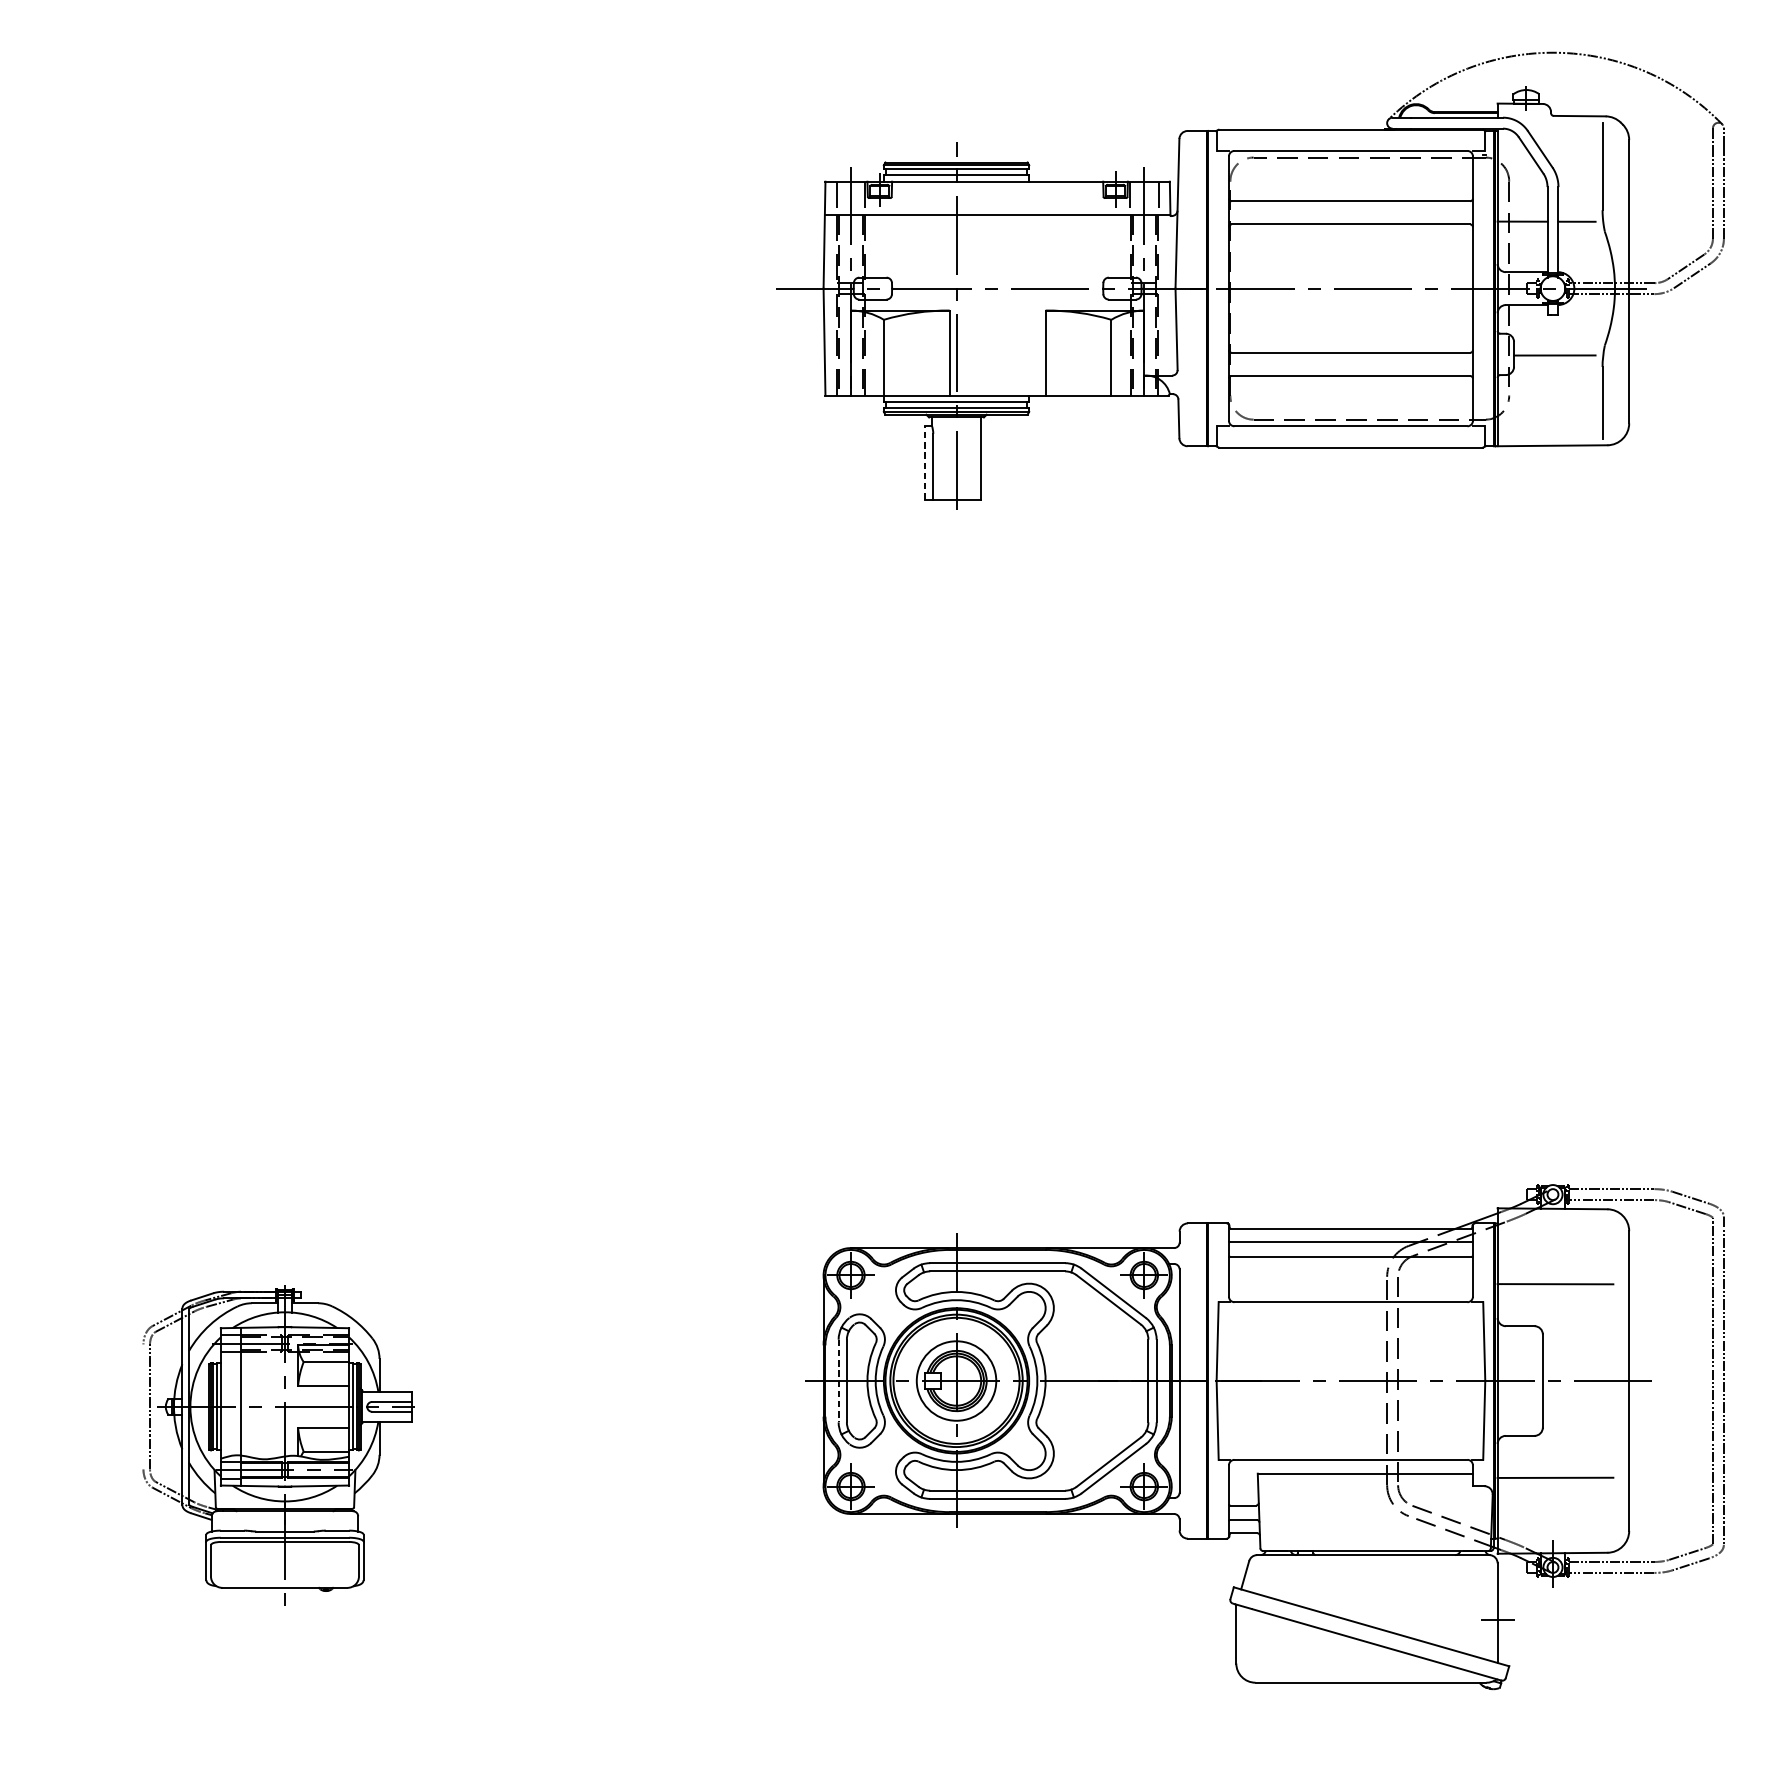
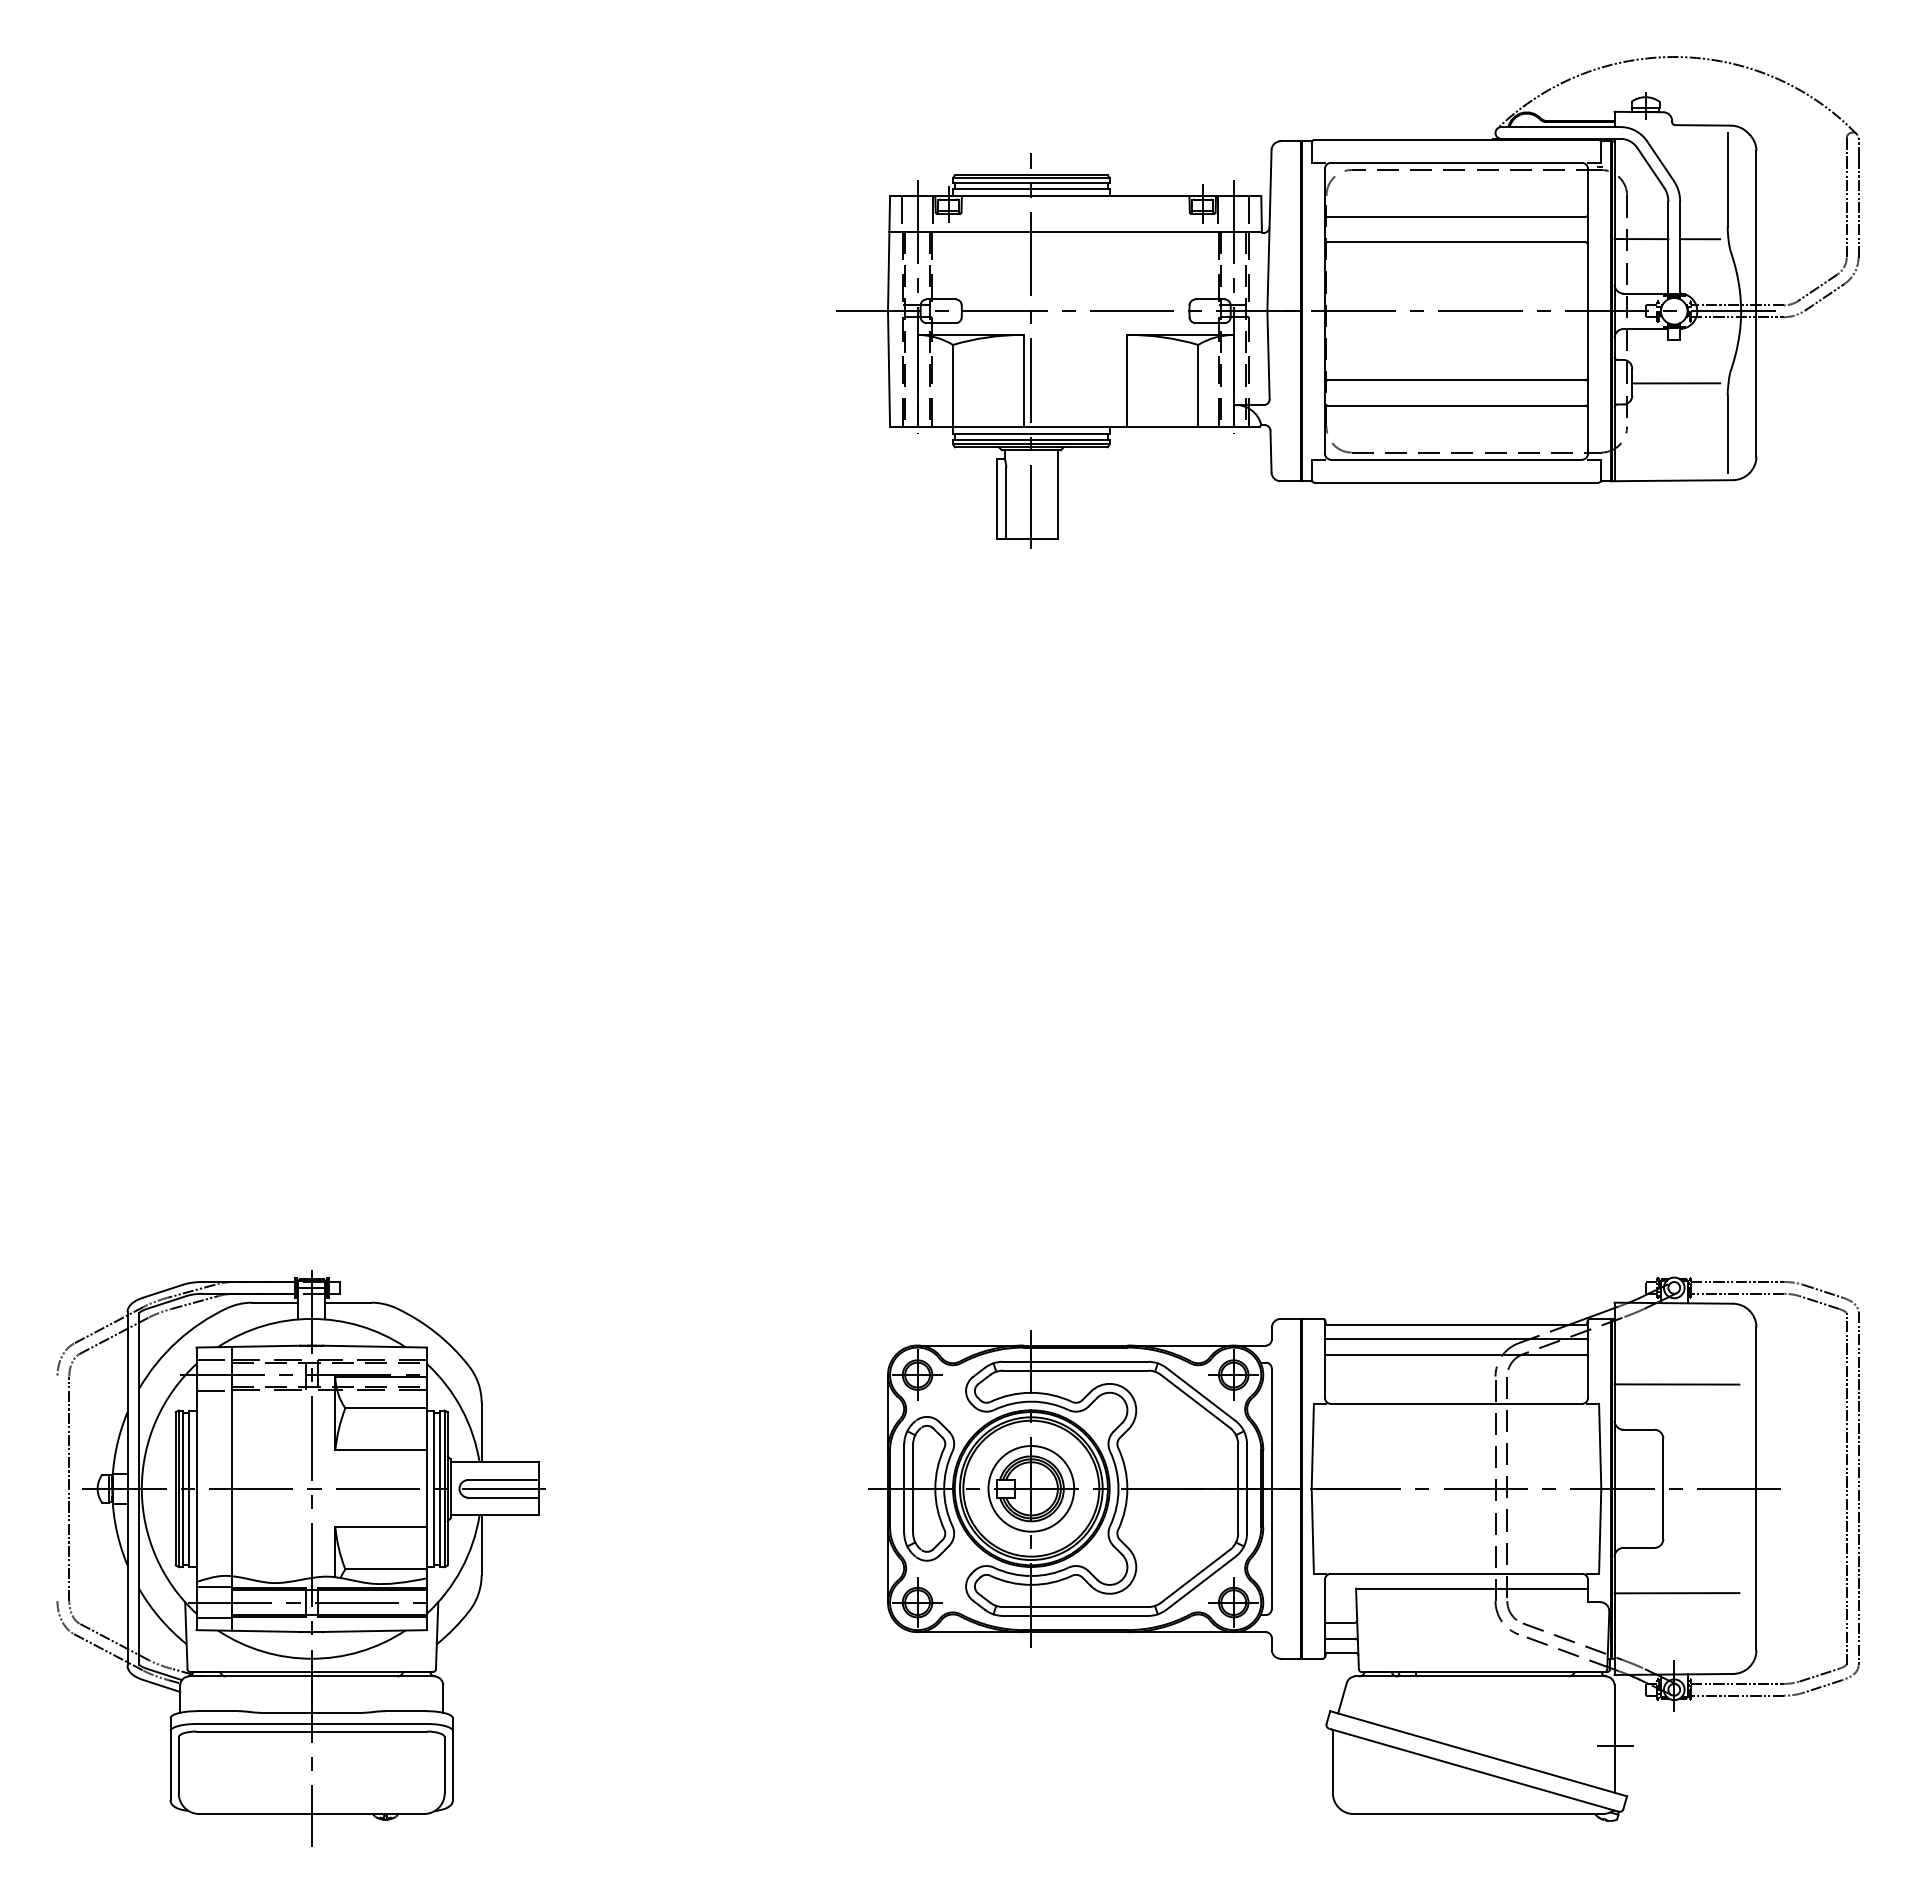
line: (925, 462) -> (997, 498), dashed -> solid
line: (838, 1380) -> (904, 1488), dashed -> solid
part: (278, 1445) -> (300, 1558), size x1.67

